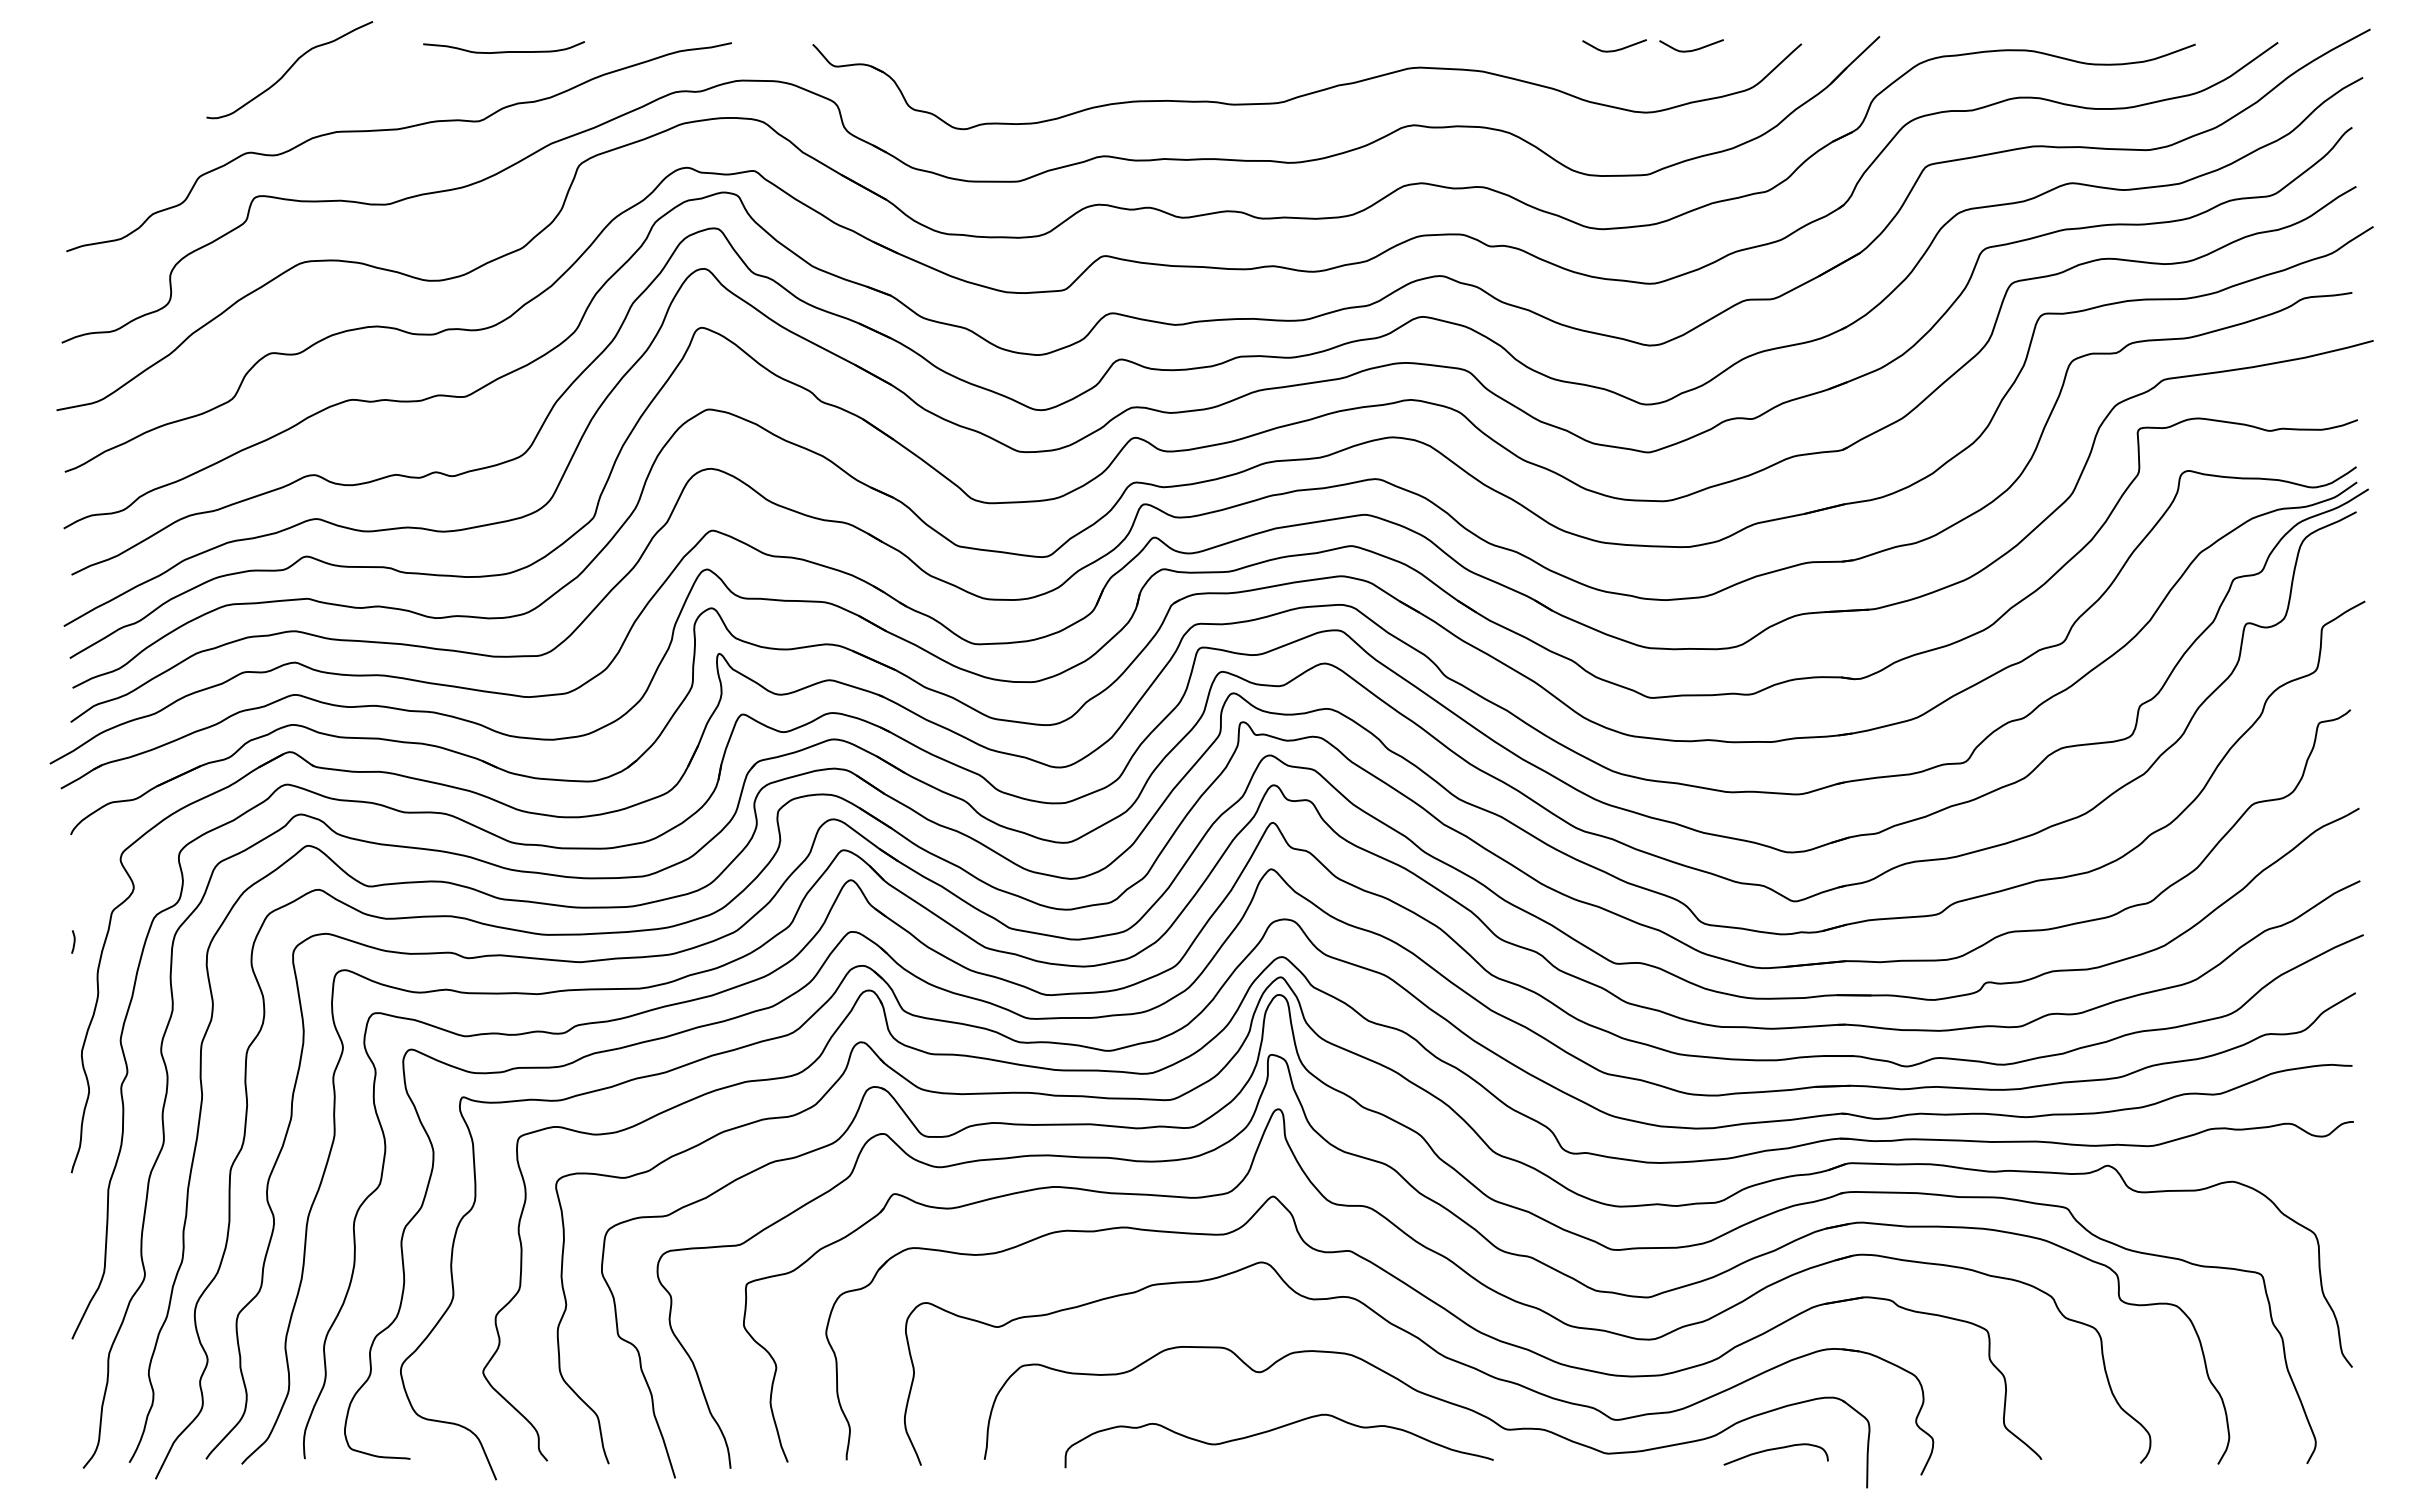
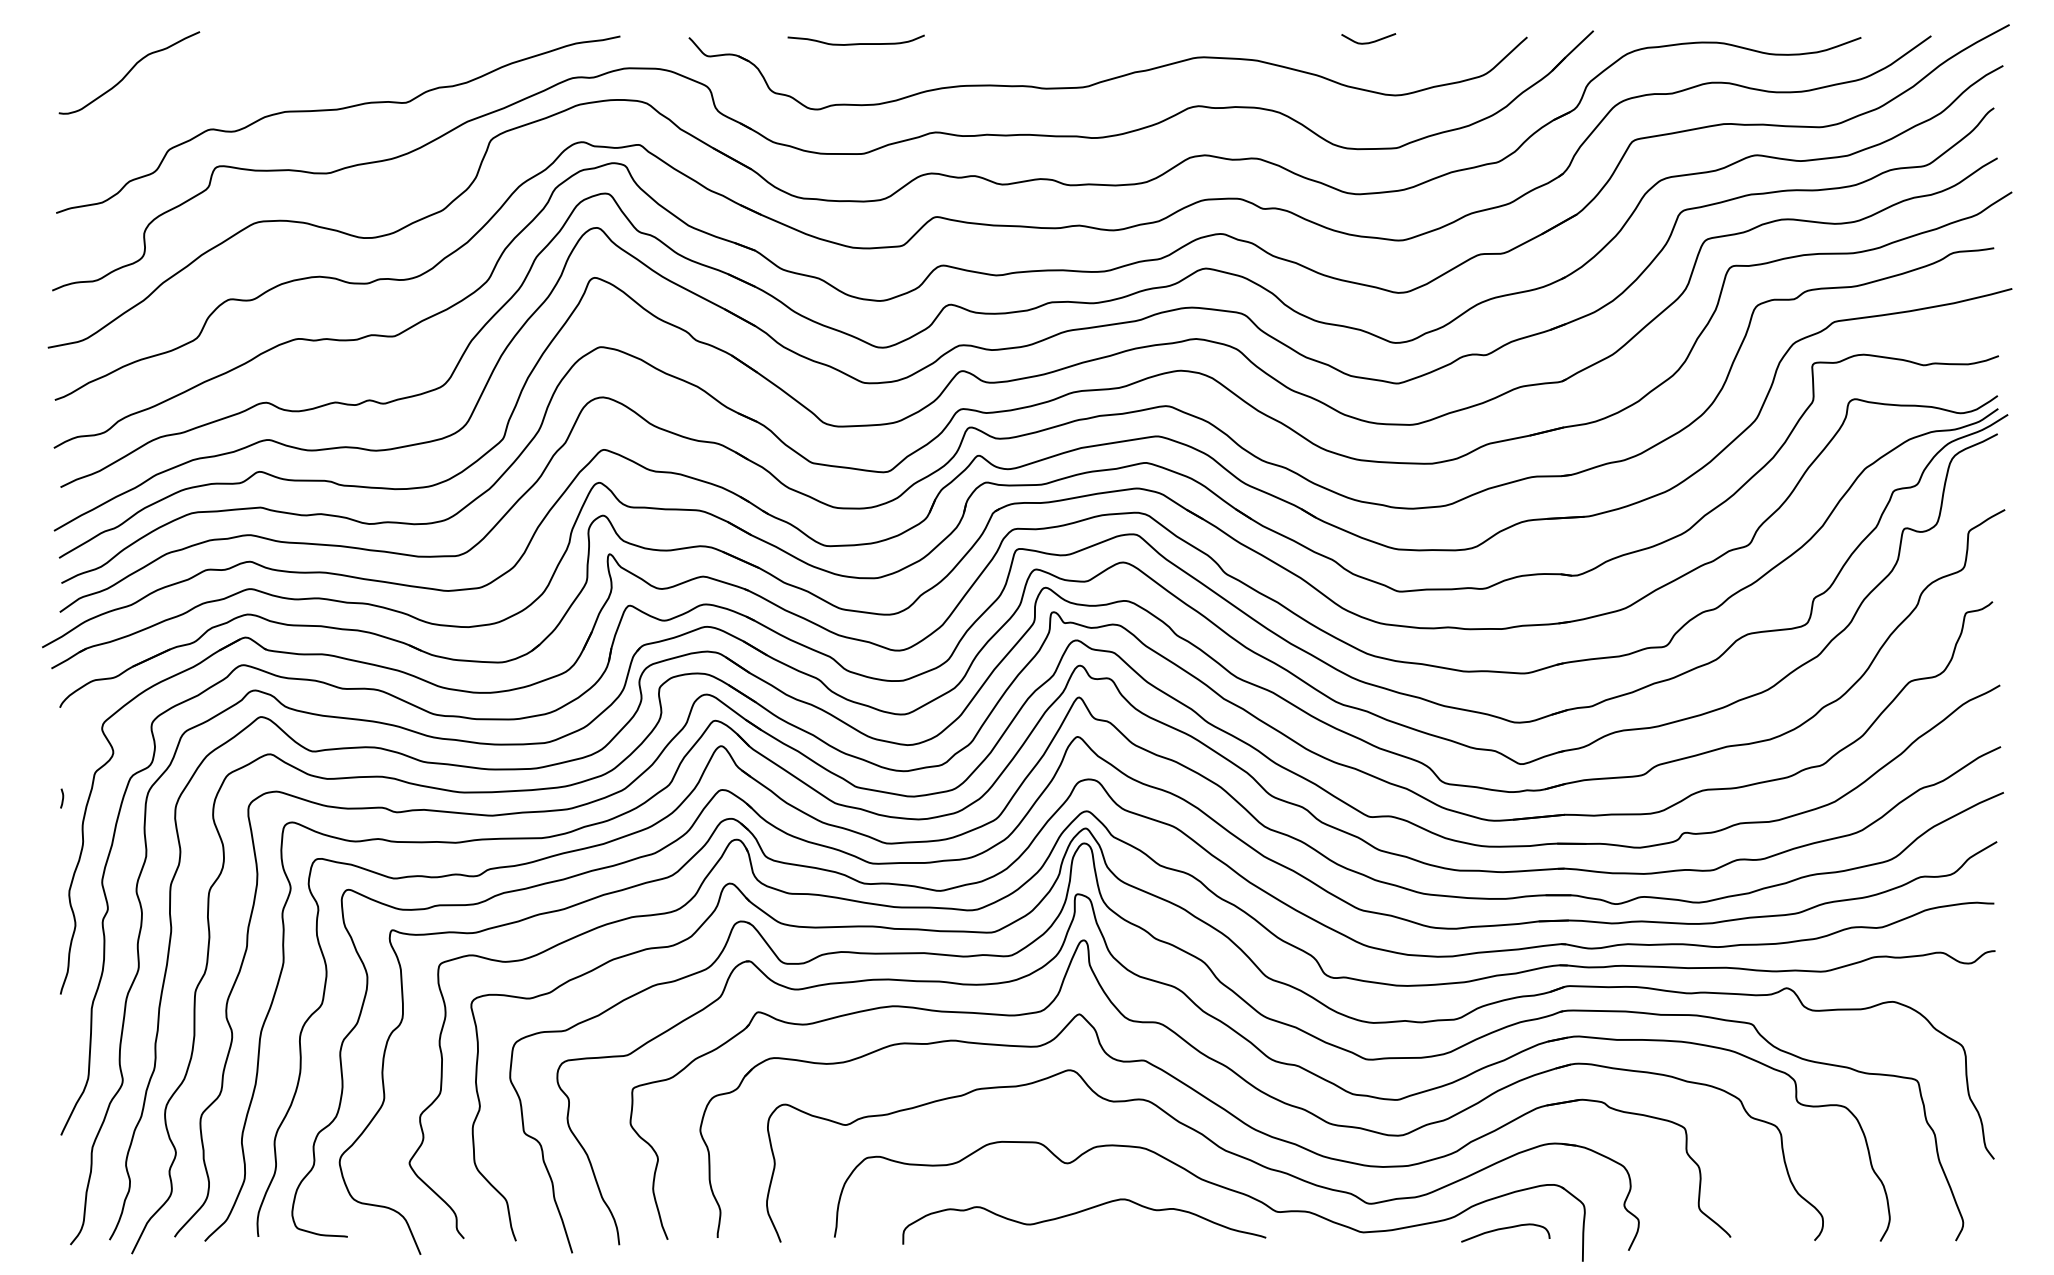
curve: (1692, 49) -> (1434, 41), removed
curve: (503, 51) -> (855, 43), moved
curve: (289, 70) -> (129, 73), moved

